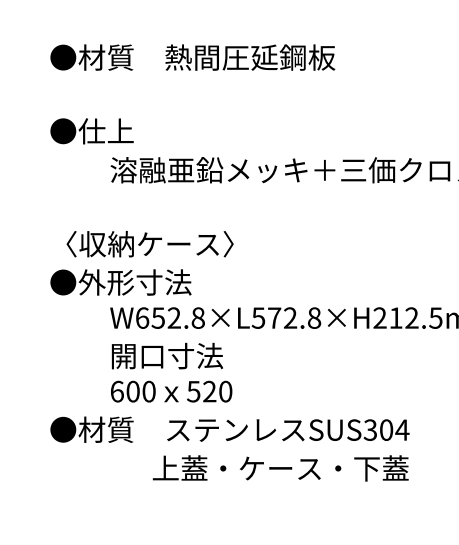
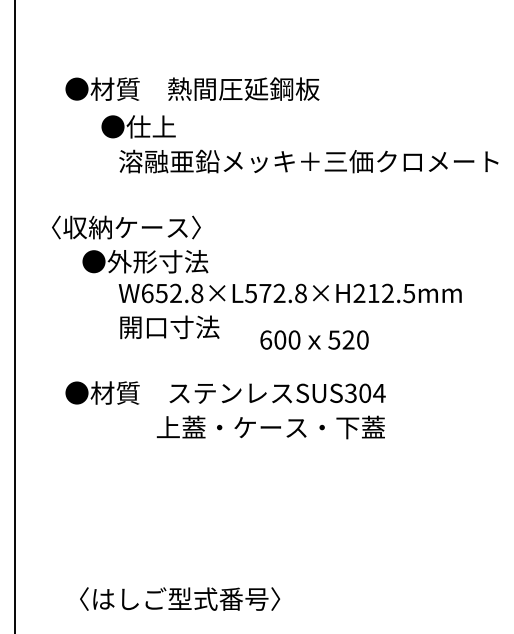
text: (192, 56) -> (192, 88), moved
text: (91, 130) -> (138, 126), moved
text: (150, 244) -> (126, 227), moved
text: (121, 282) -> (145, 261), moved
text: (171, 391) -> (314, 339), moved

